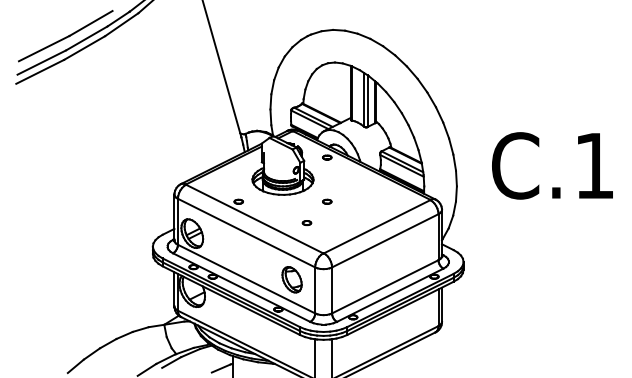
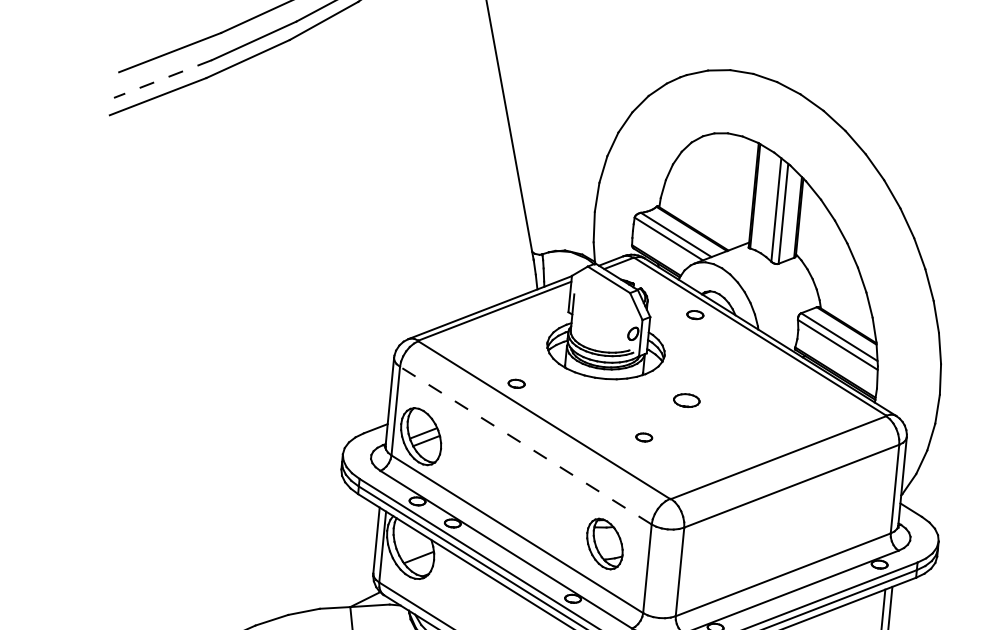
line: (41, 62) -> (162, 78), solid -> dashed
part: (327, 201) -> (687, 399), size x1.6
line: (246, 233) -> (525, 446), solid -> dashed

